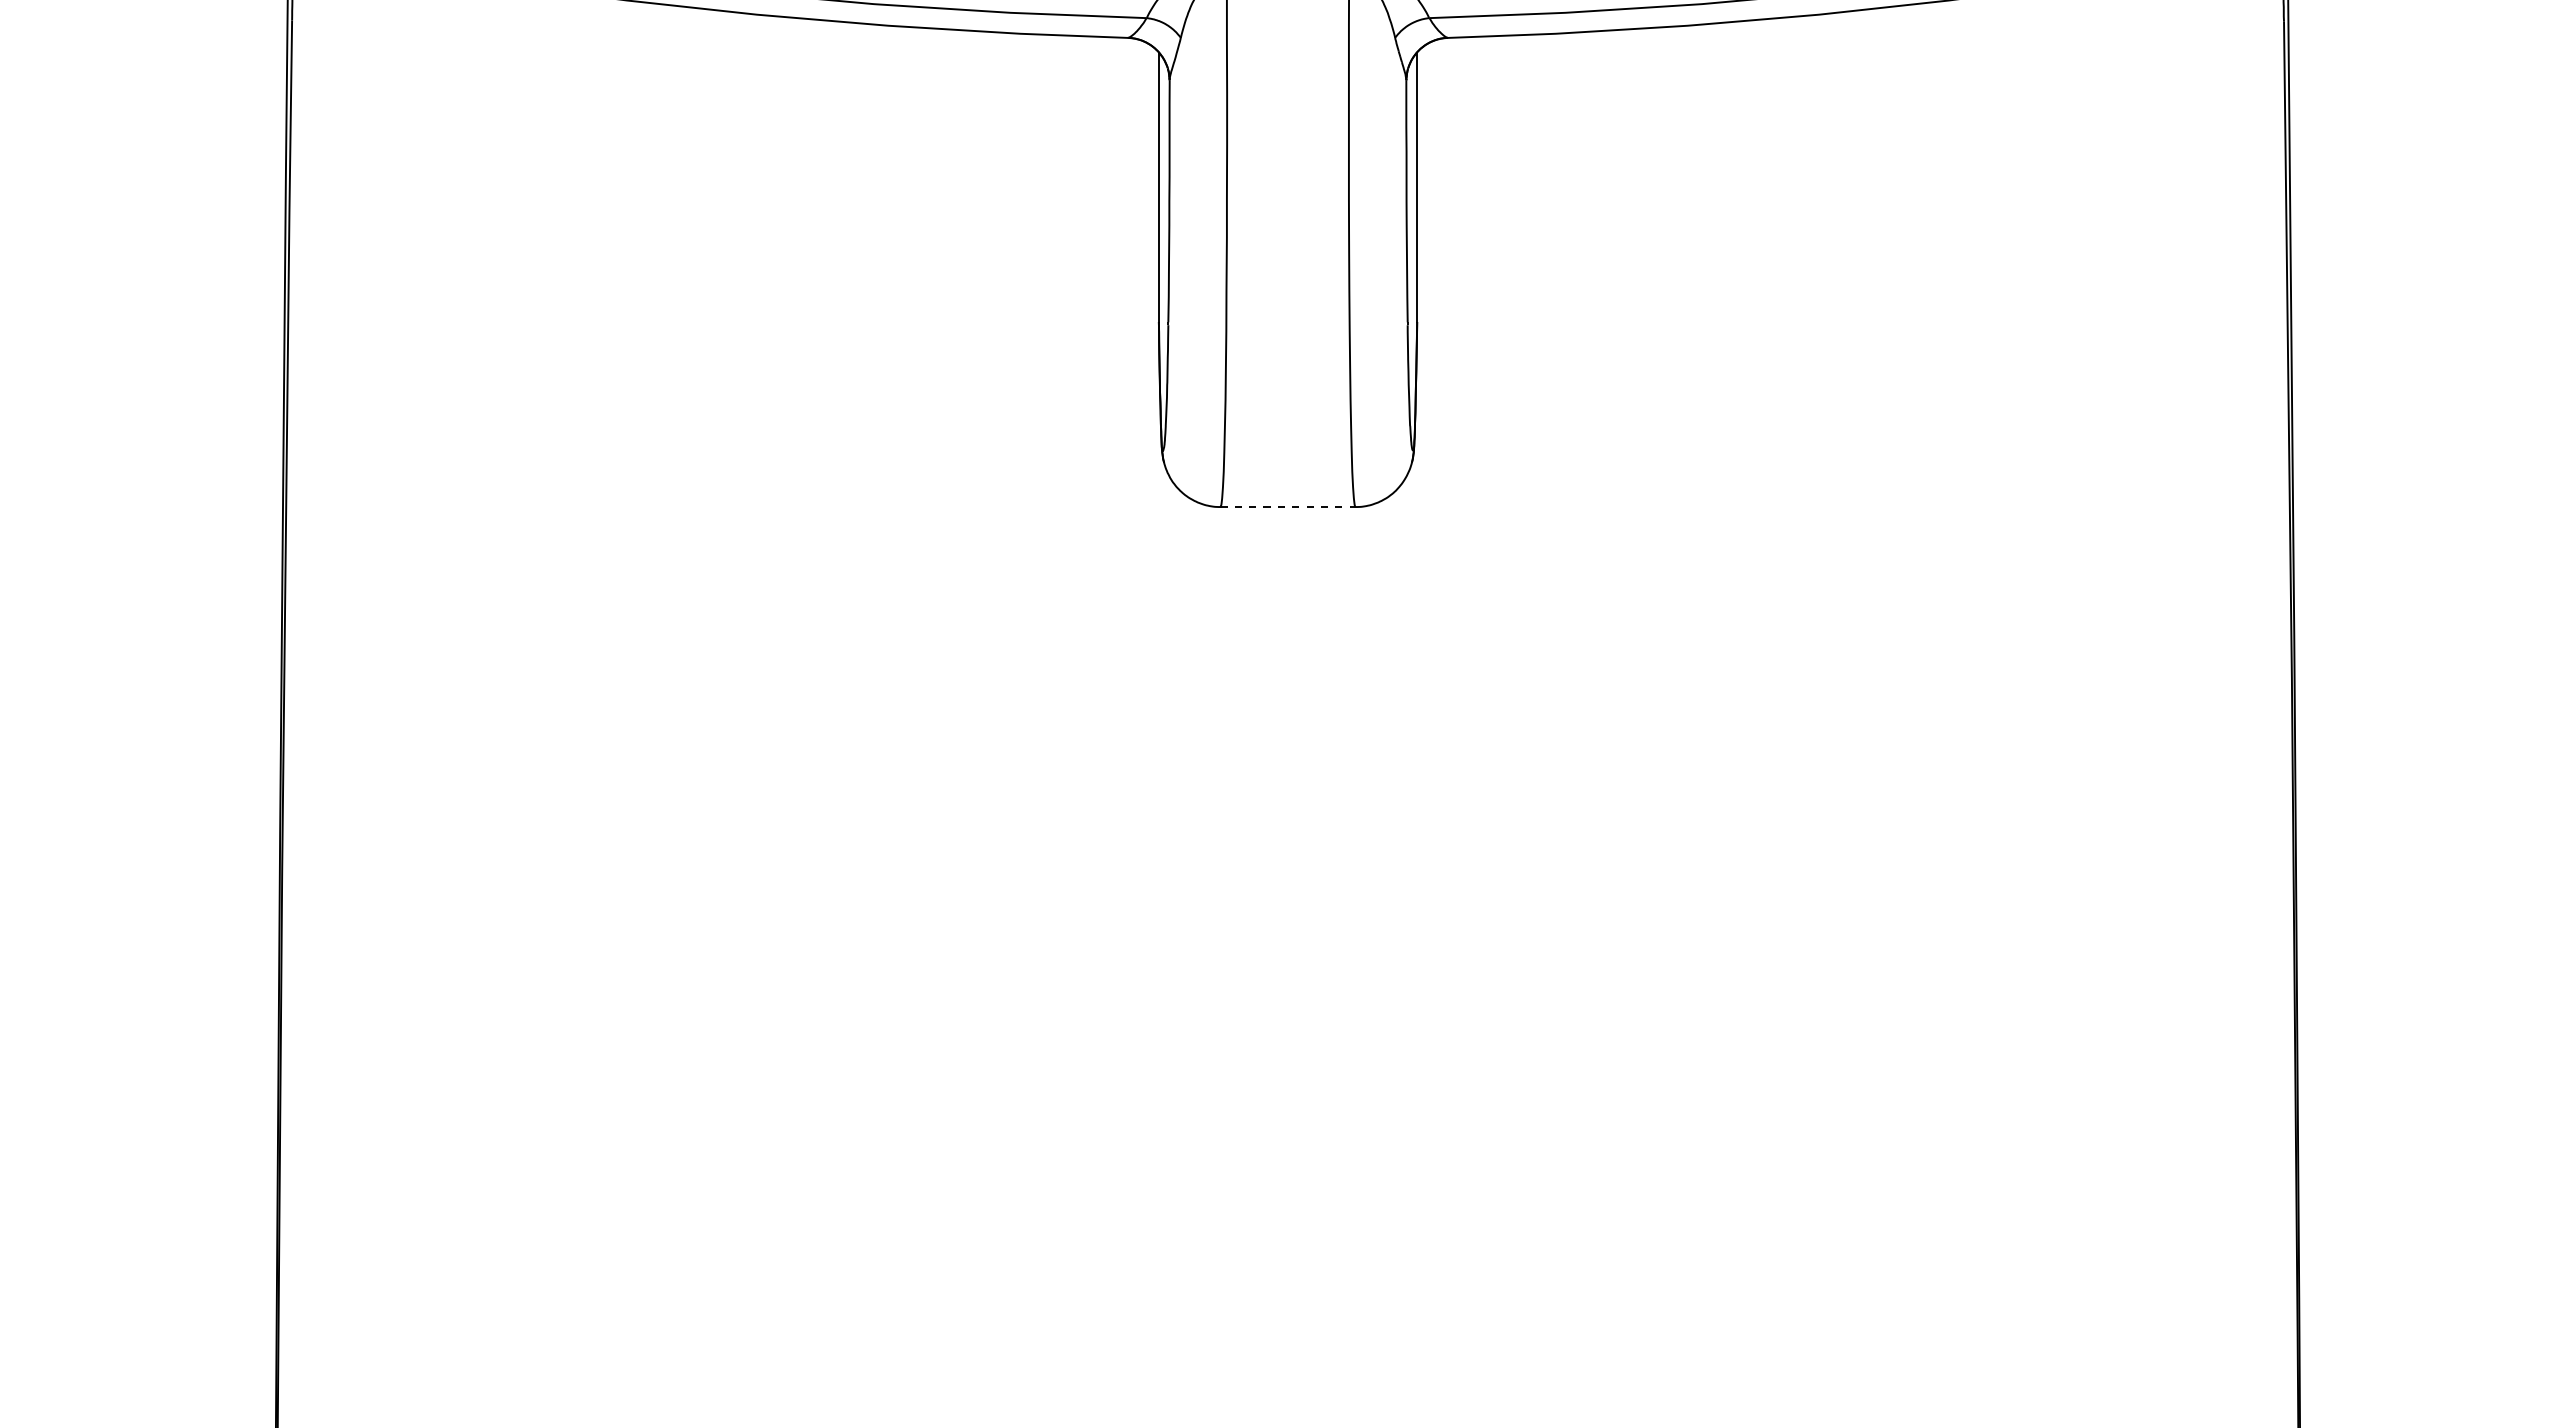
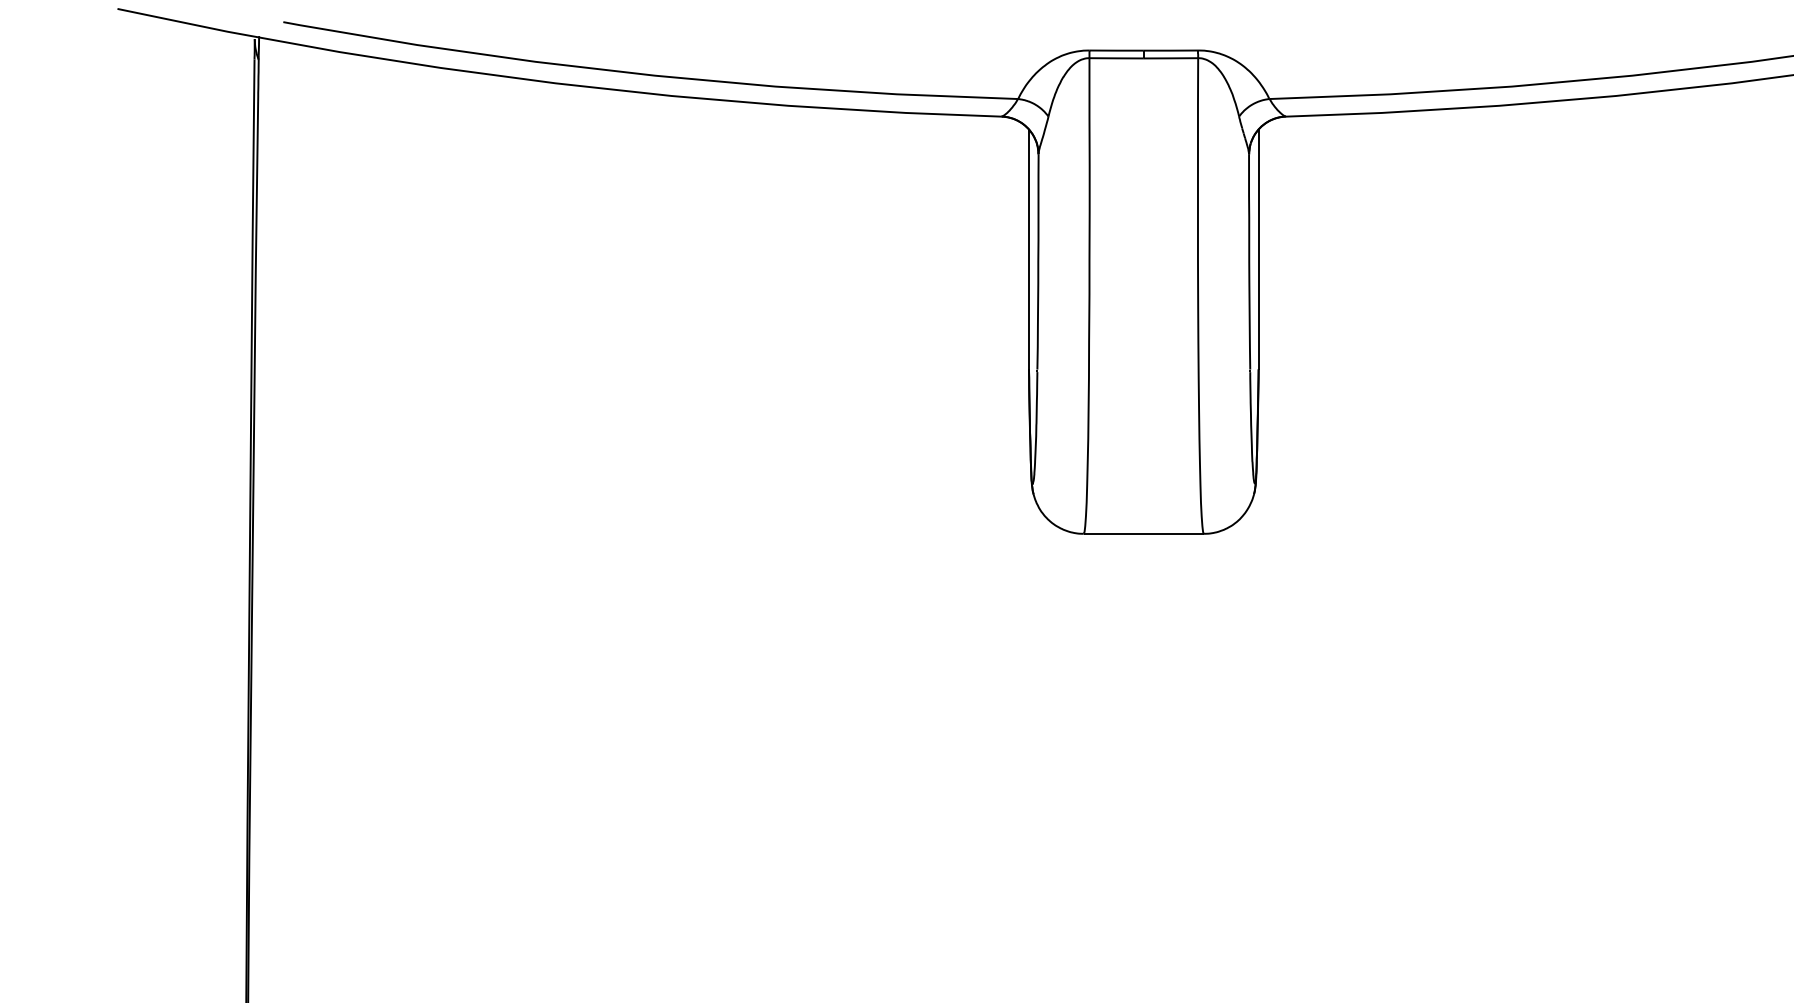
line: (1288, 507) -> (1144, 534), dashed -> solid

